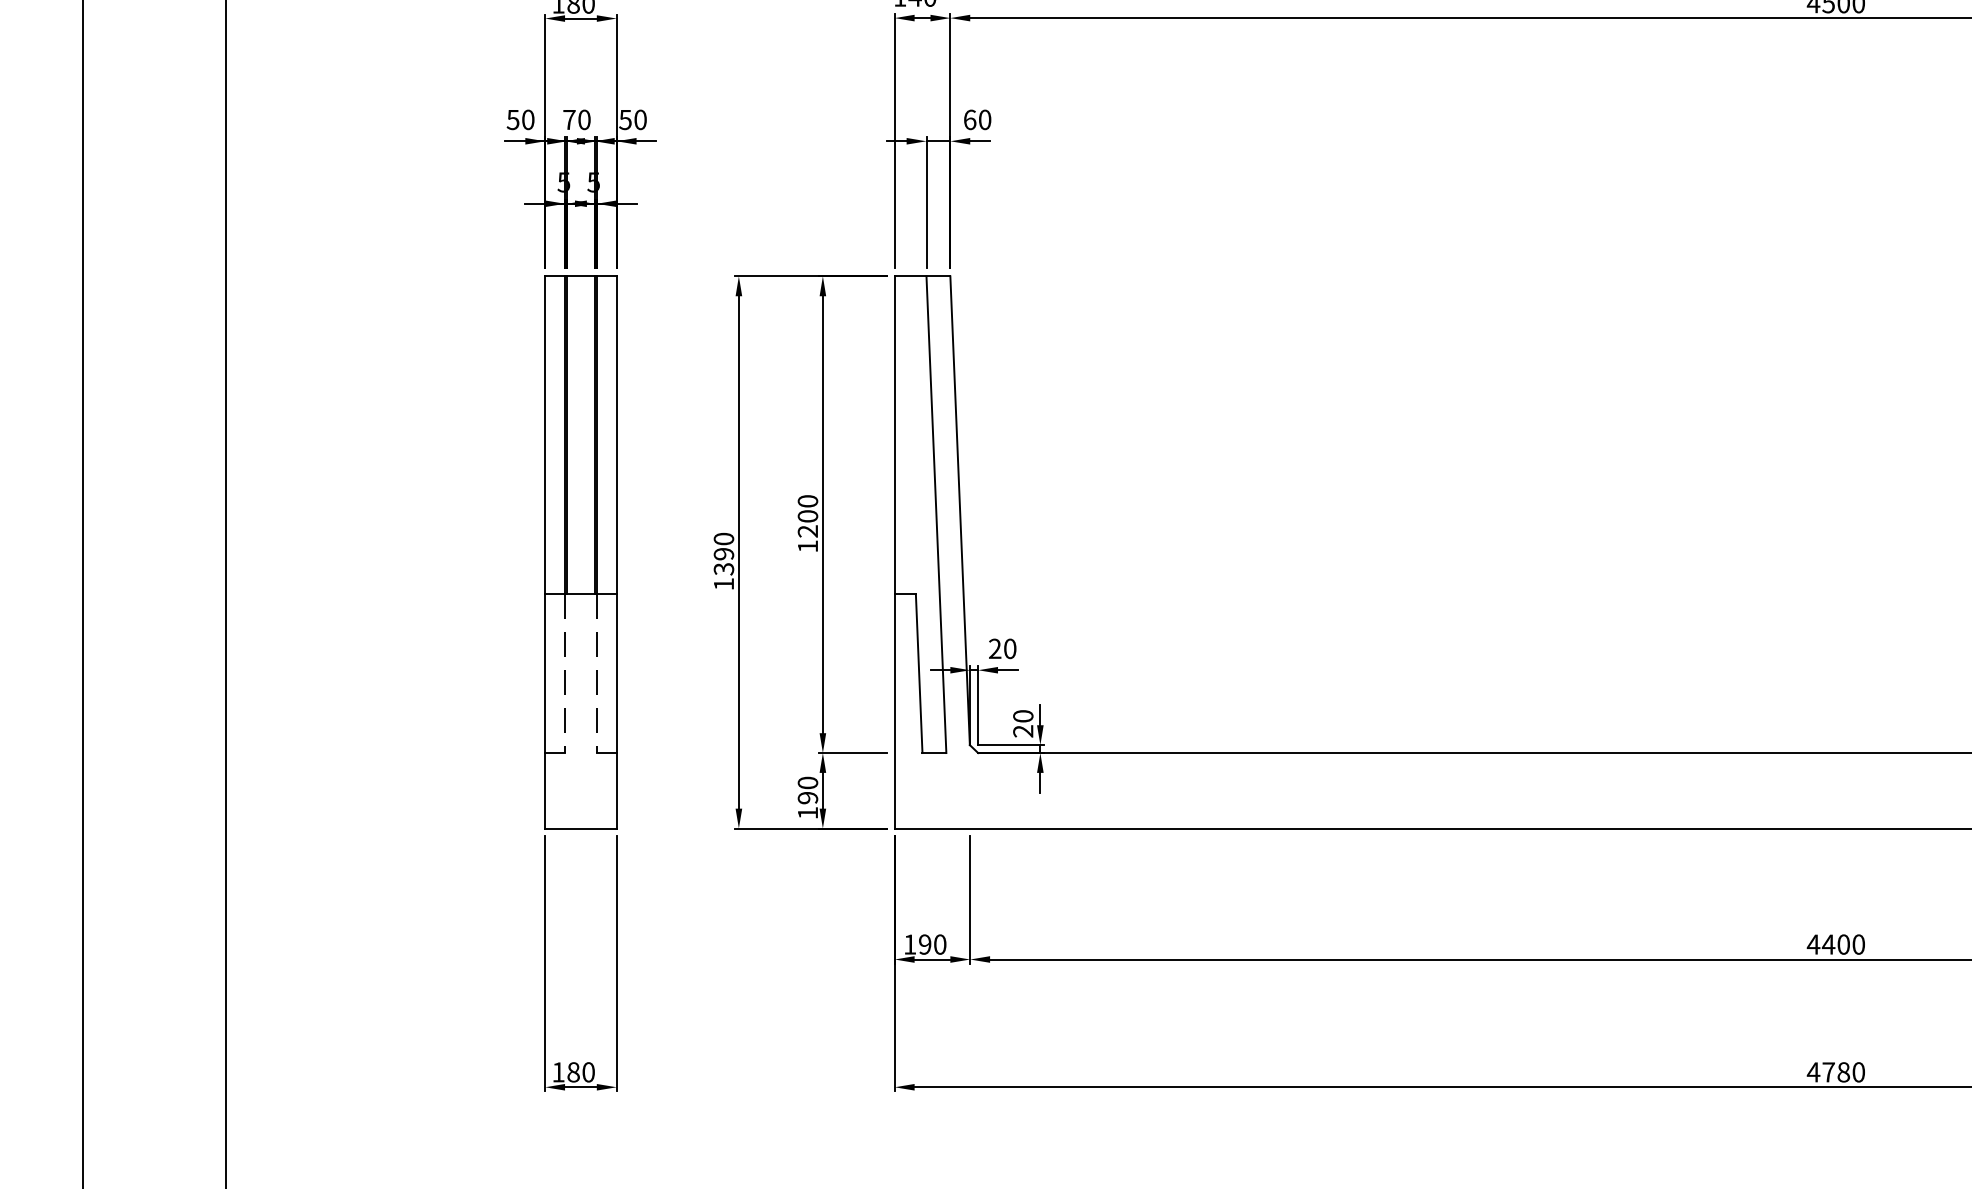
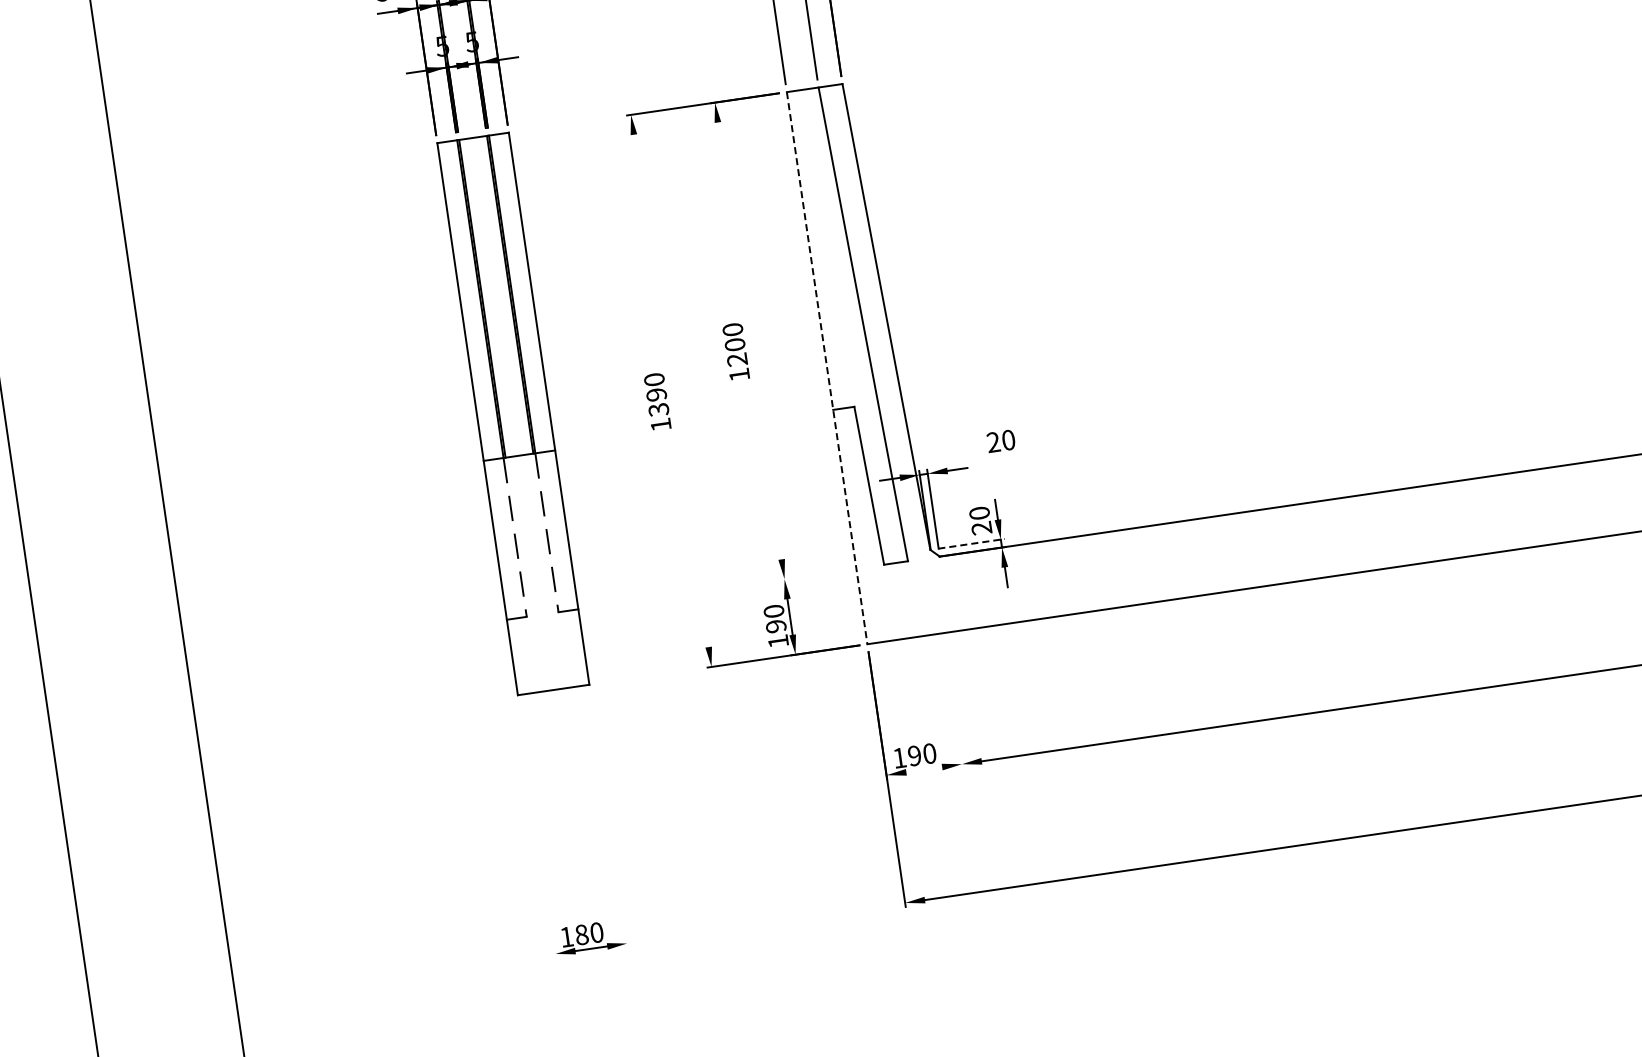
line: (822, 514) -> (749, 340), removed
line: (738, 552) -> (670, 391), removed
line: (894, 552) -> (826, 368), solid -> dashed
text: (1002, 648) -> (1000, 440), moved
line: (1011, 745) -> (972, 544), solid -> dashed
line: (852, 753) -> (814, 575), removed
line: (970, 899) -> (953, 704), removed
line: (932, 959) -> (924, 769), removed
line: (545, 963) -> (537, 830), removed
line: (616, 963) -> (608, 819), removed

